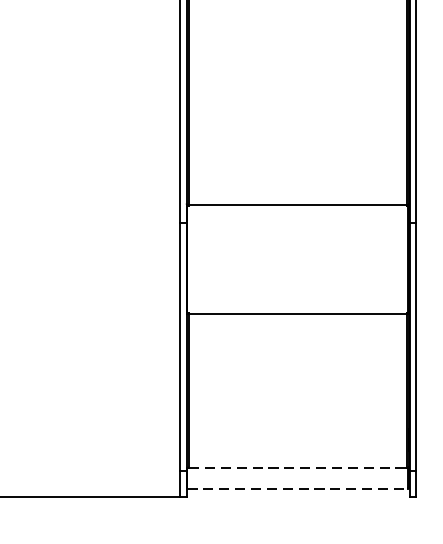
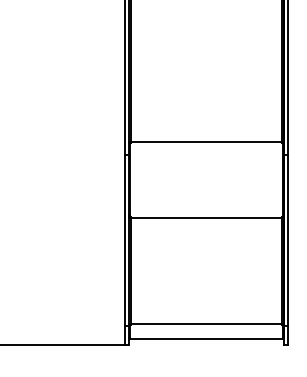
line: (297, 468) -> (206, 324), dashed -> solid
line: (297, 488) -> (206, 338), dashed -> solid

